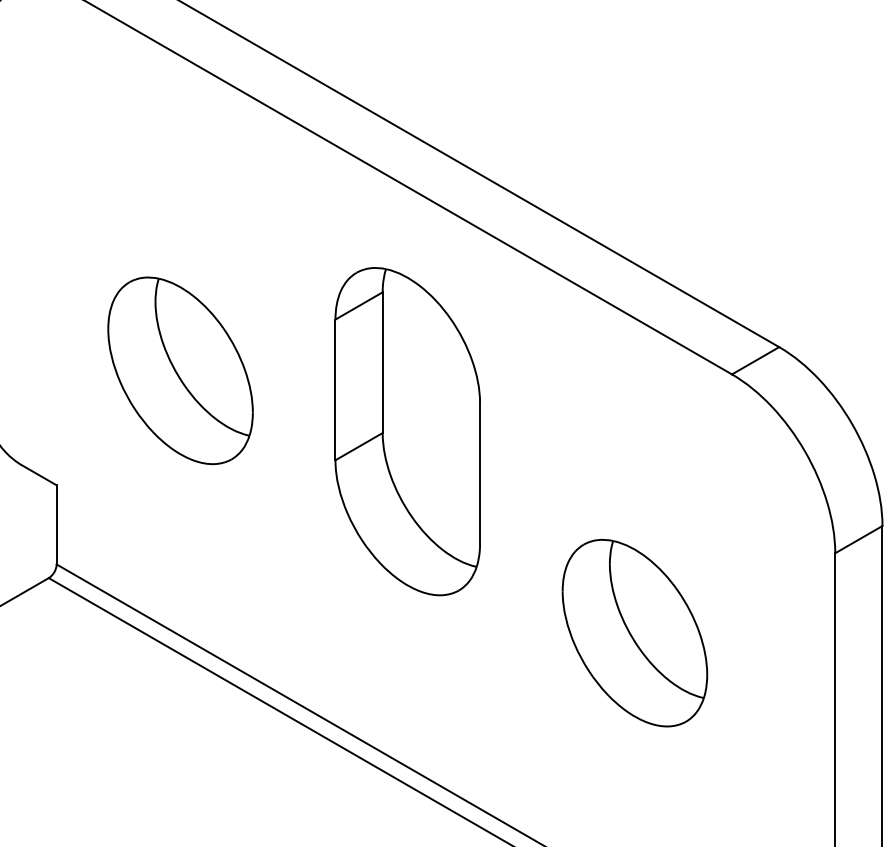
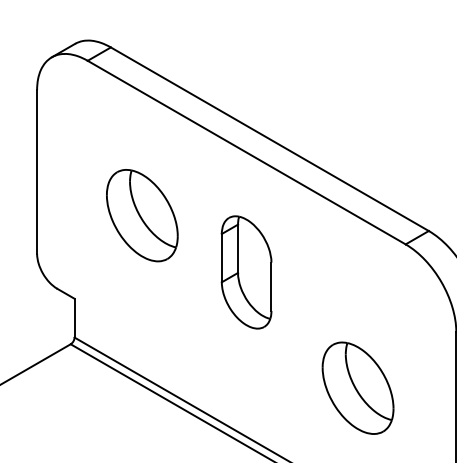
part: (180, 370) -> (142, 215), moved
part: (407, 431) -> (246, 272), size x0.7
part: (633, 631) -> (357, 387), moved

